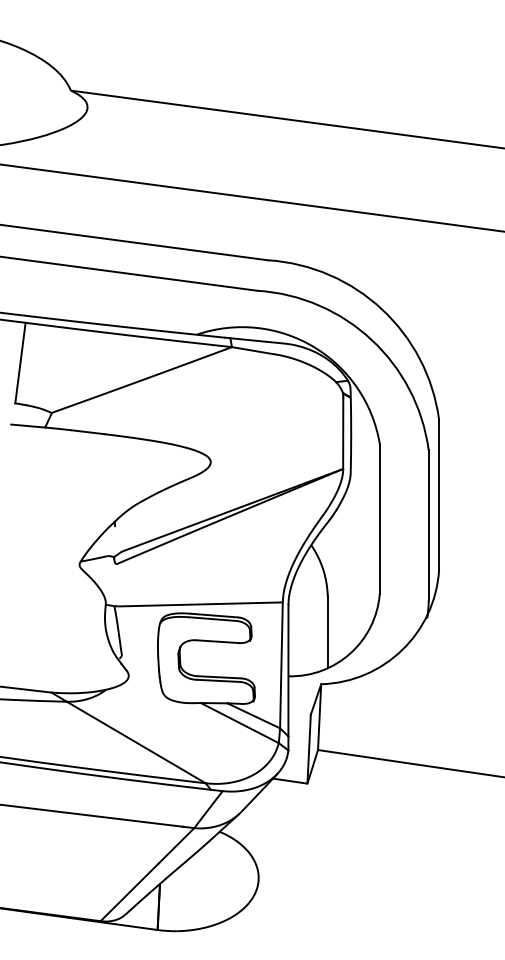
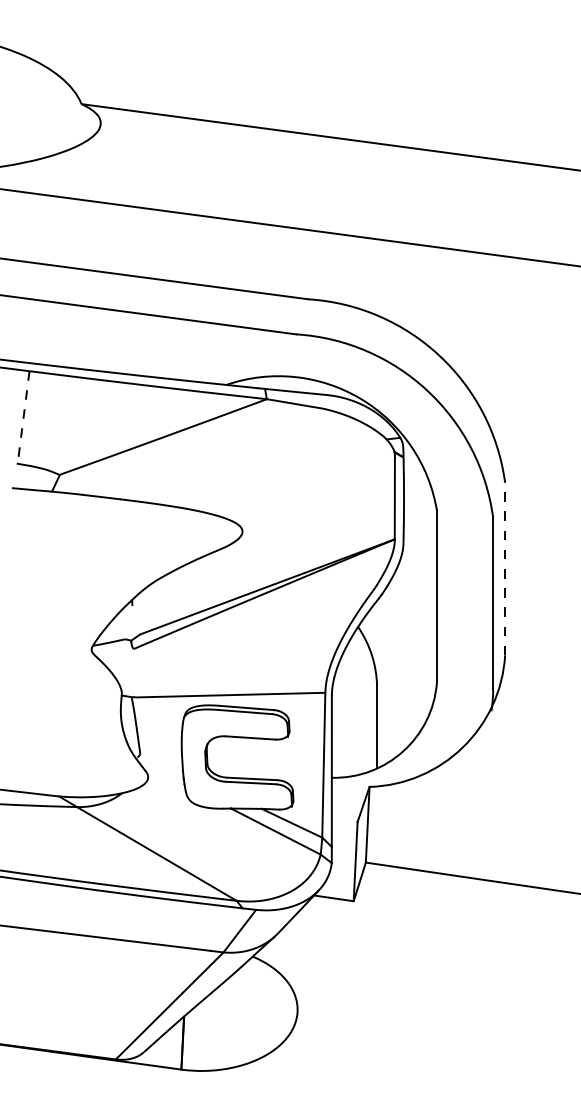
line: (20, 363) -> (23, 418), solid -> dashed
line: (439, 494) -> (505, 568), solid -> dashed

